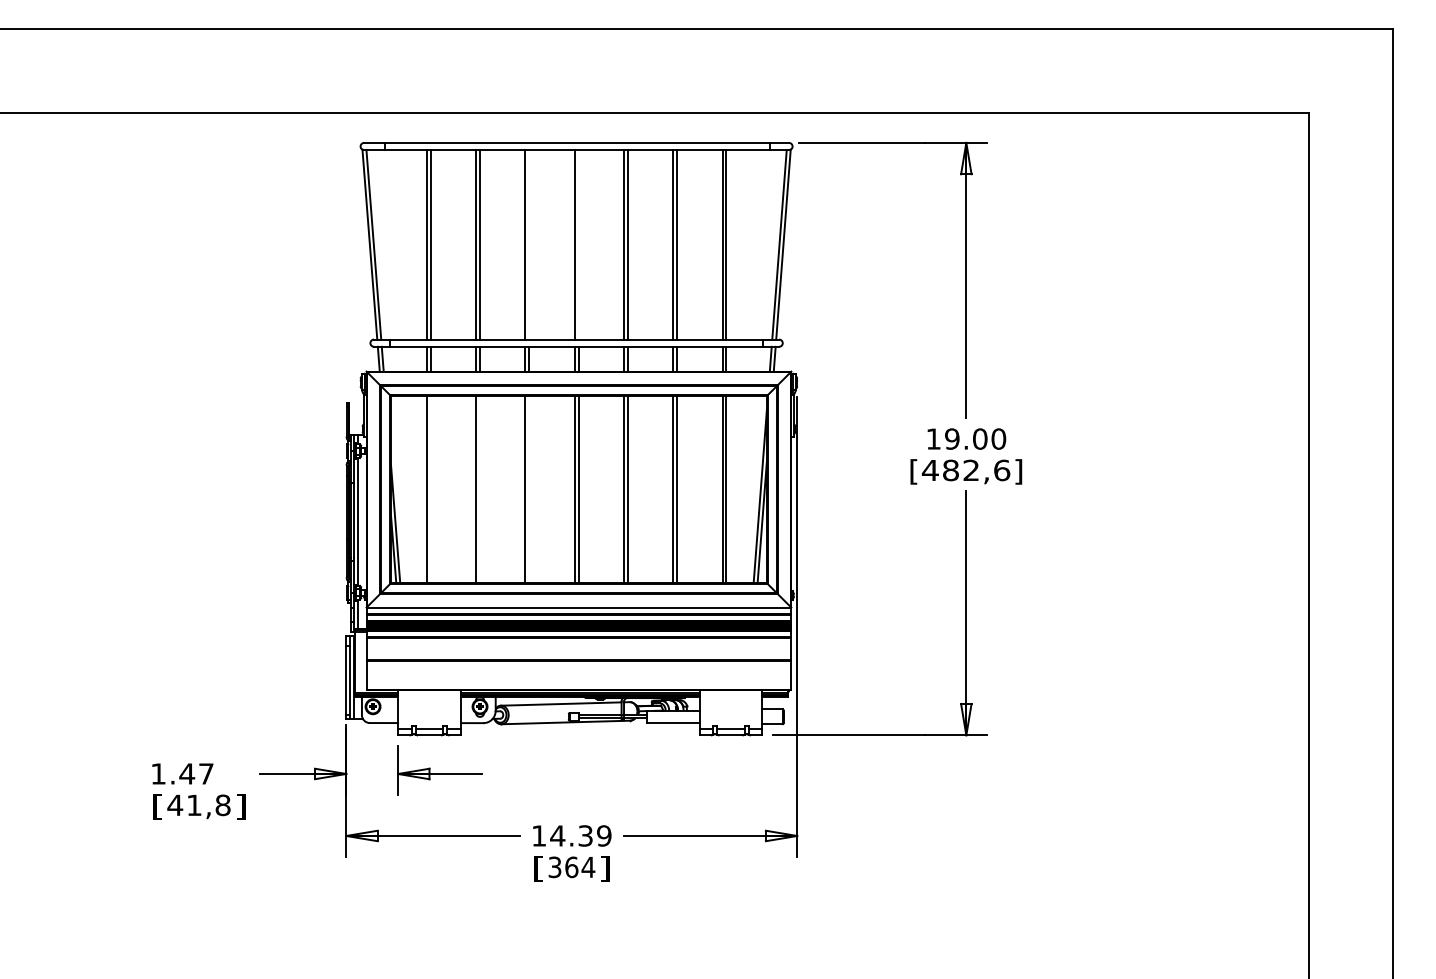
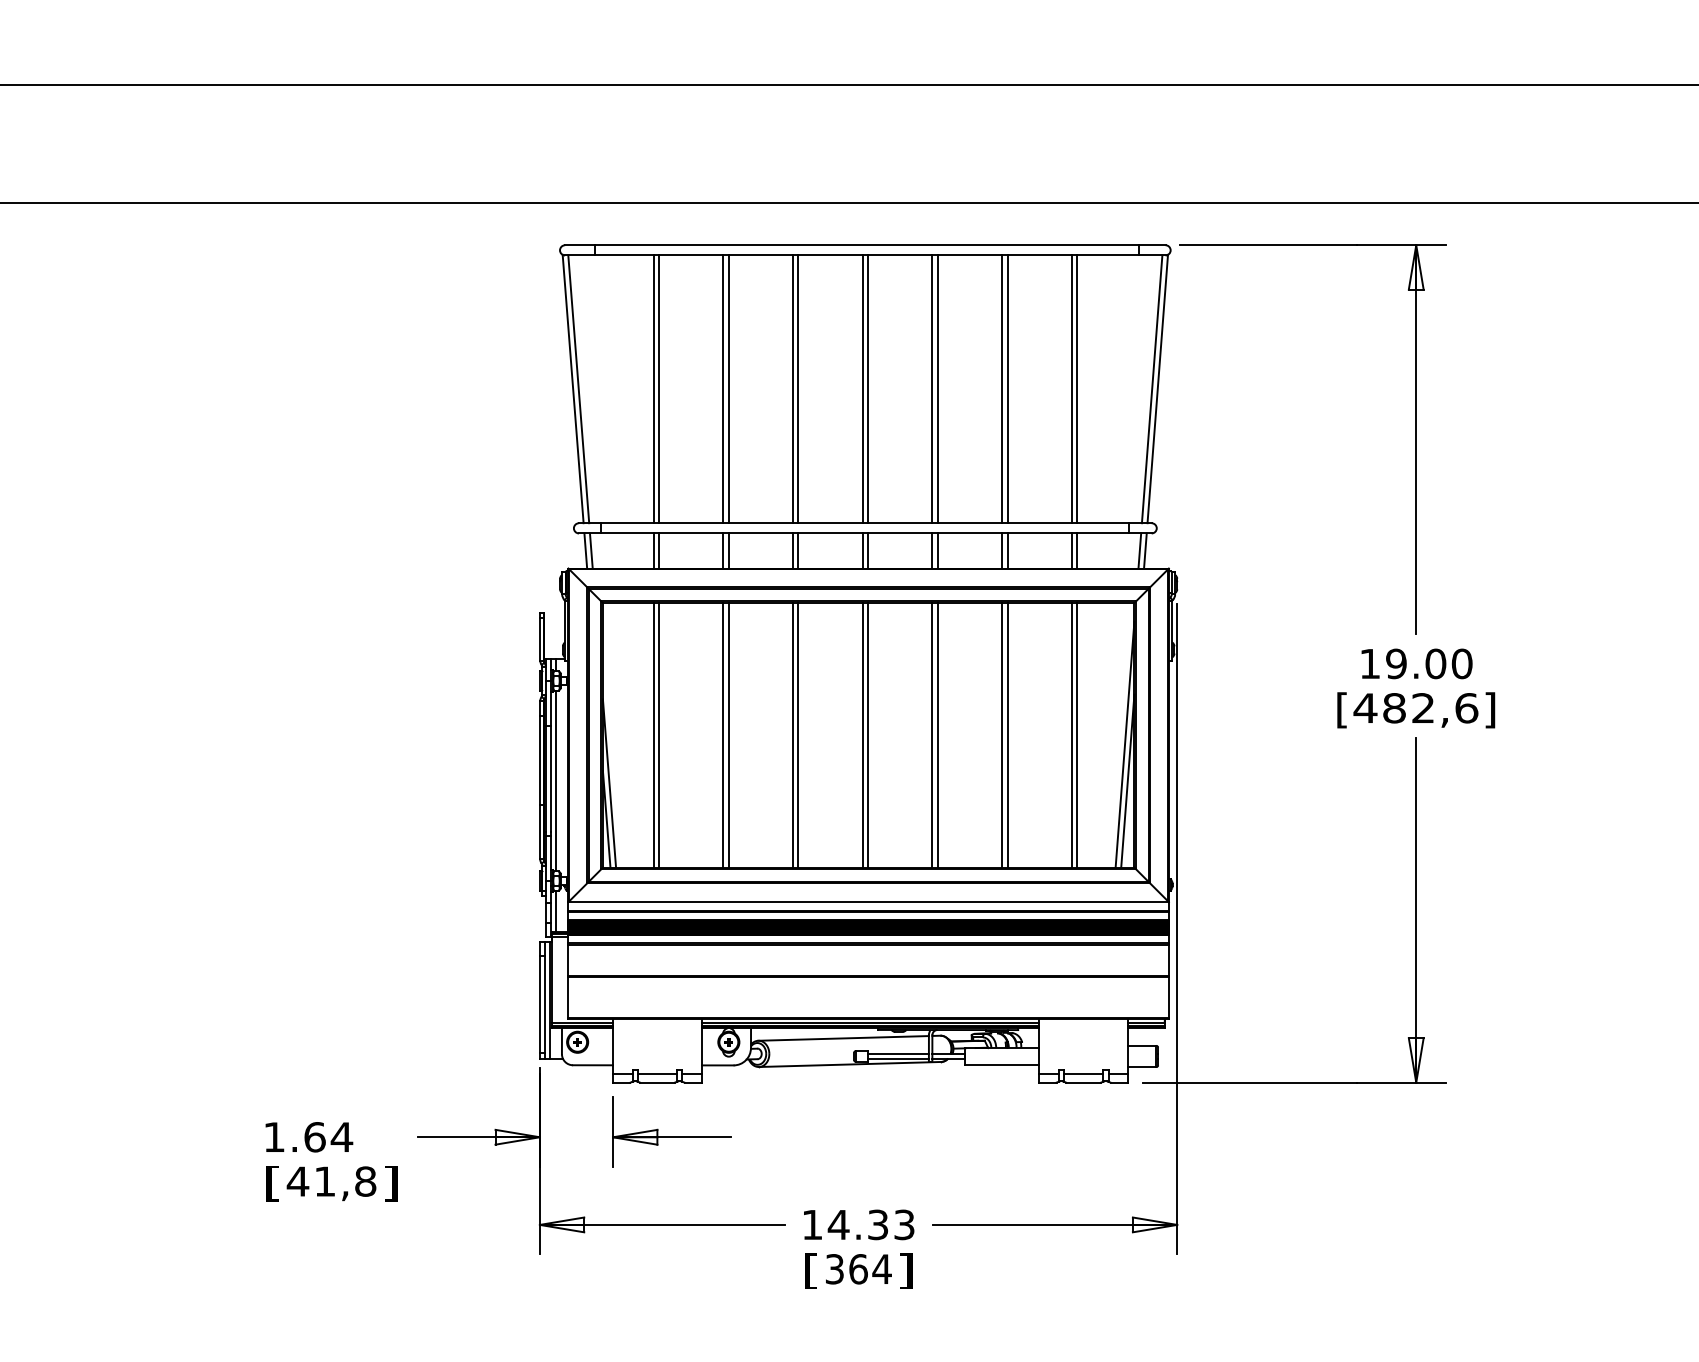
line: (529, 244) -> (798, 388), added
line: (578, 244) -> (868, 388), added
line: (430, 489) -> (658, 735), added
line: (479, 489) -> (728, 735), added
line: (529, 489) -> (798, 735), added
text: (196, 773) -> (328, 1136), 1.47 -> 1.64
text: (604, 835) -> (904, 1224), 14.39 -> 14.33

